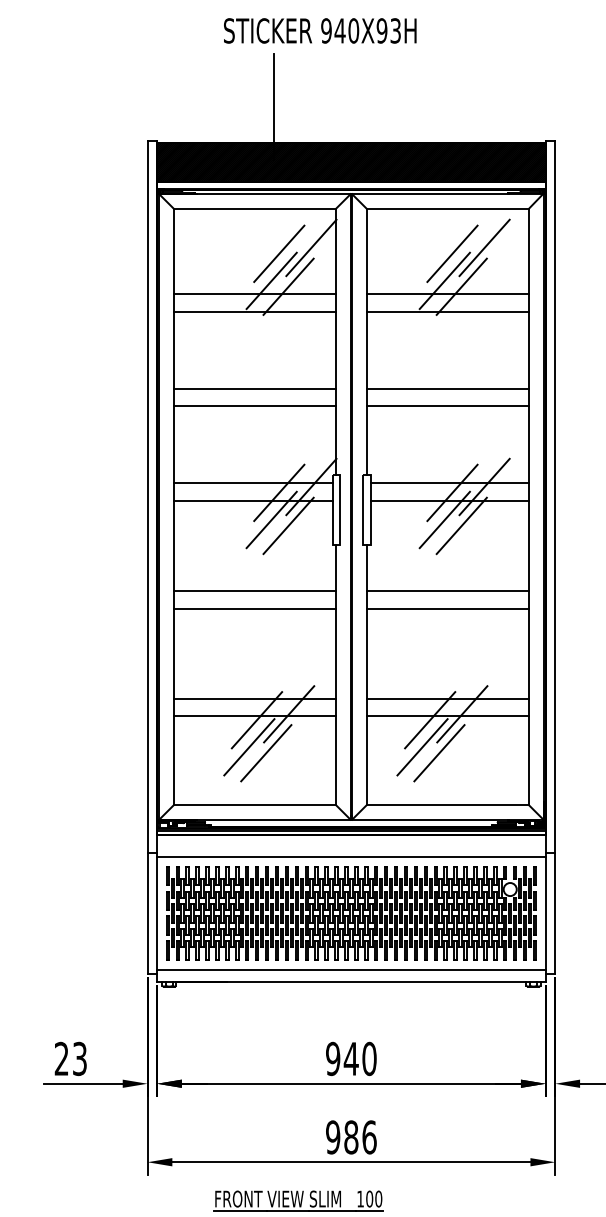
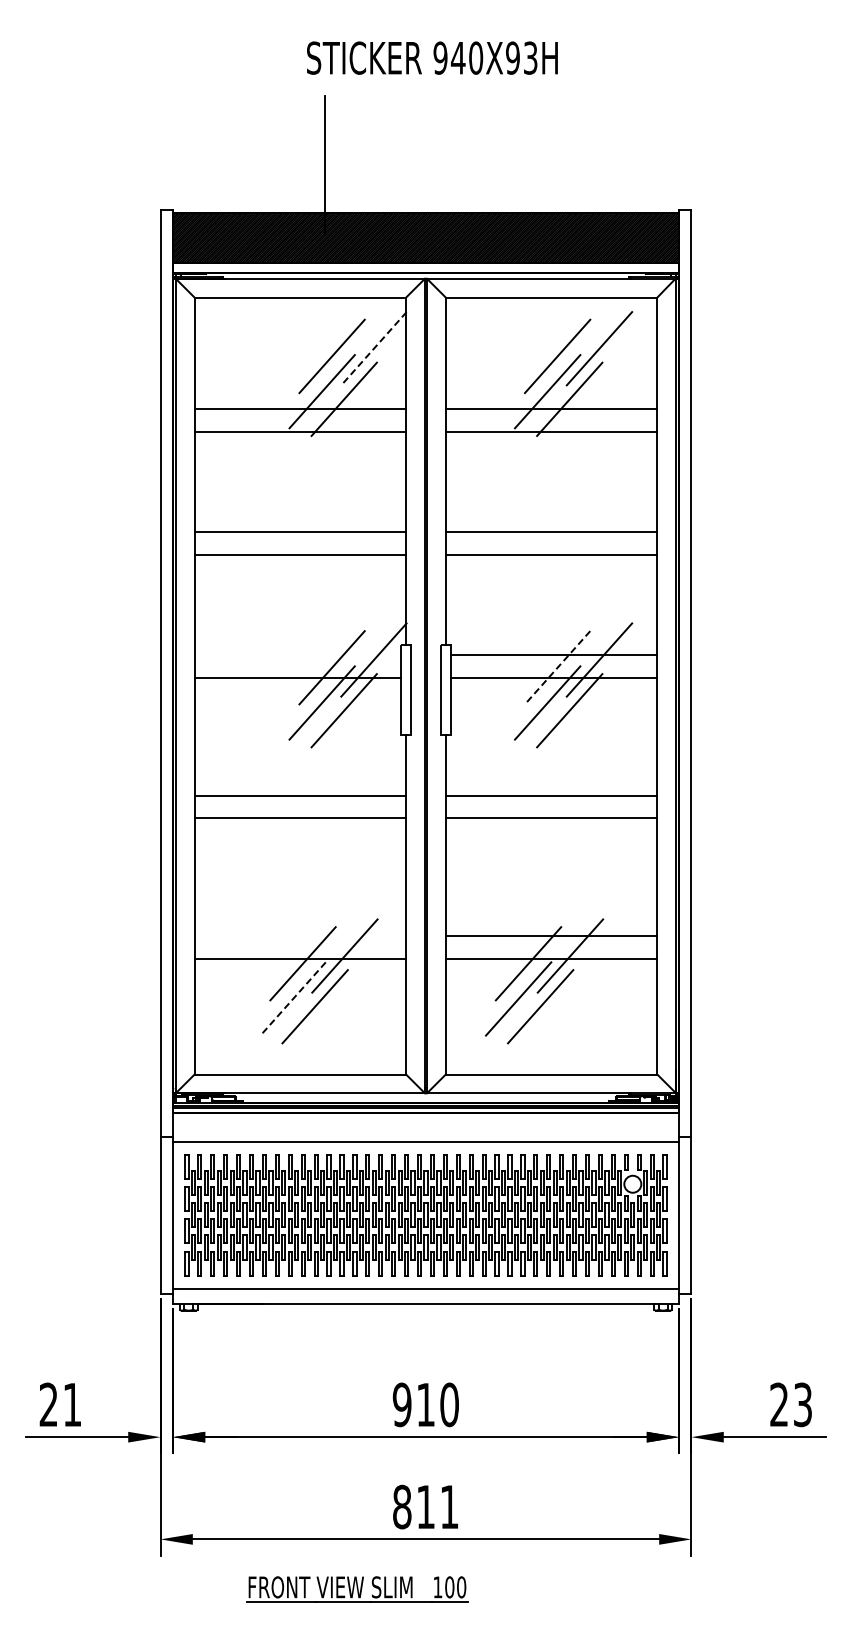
text: (320, 30) -> (432, 57), moved
line: (311, 248) -> (373, 349), solid -> dashed
line: (252, 483) -> (297, 655), removed
line: (452, 493) -> (557, 668), solid -> dashed
line: (255, 699) -> (300, 936), removed
line: (248, 747) -> (292, 999), solid -> dashed
text: (79, 1058) -> (72, 1404), 23 -> 21
text: (351, 1058) -> (425, 1404), 940 -> 910
text: (351, 1136) -> (425, 1506), 986 -> 811

